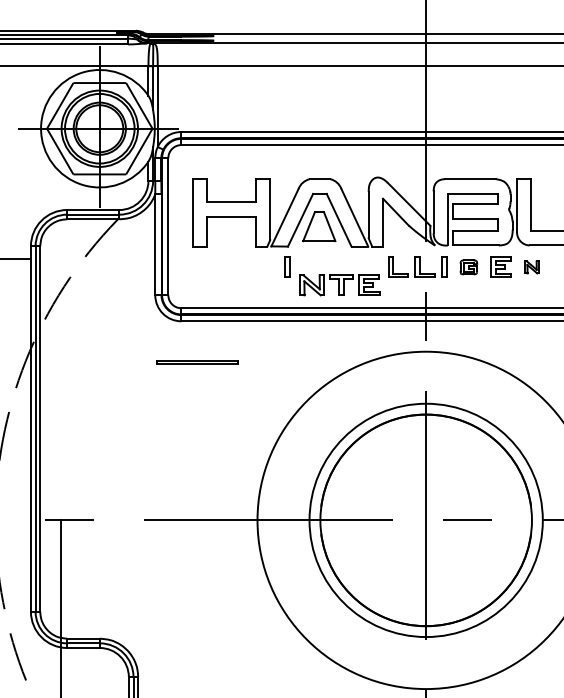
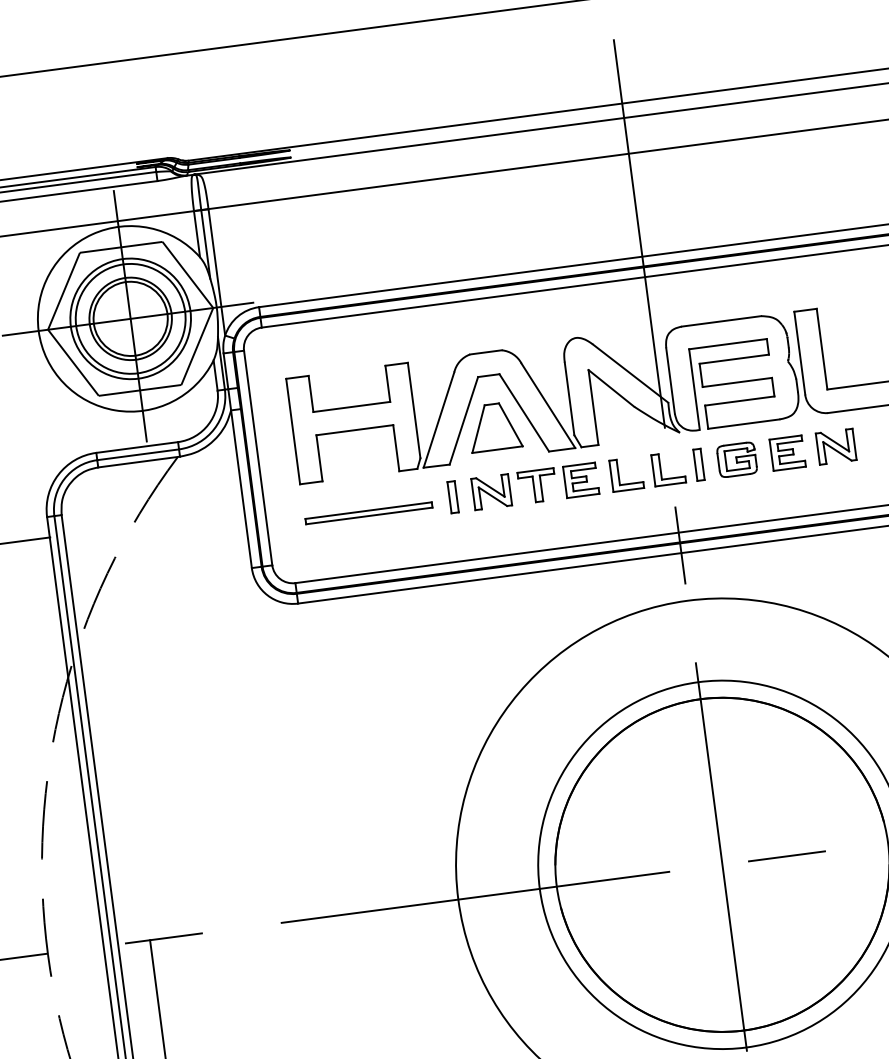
part: (468, 267) -> (736, 460), size x1.43
part: (531, 267) -> (835, 447), size x1.67
part: (339, 285) -> (534, 486), moved
line: (197, 361) -> (369, 511), moved

